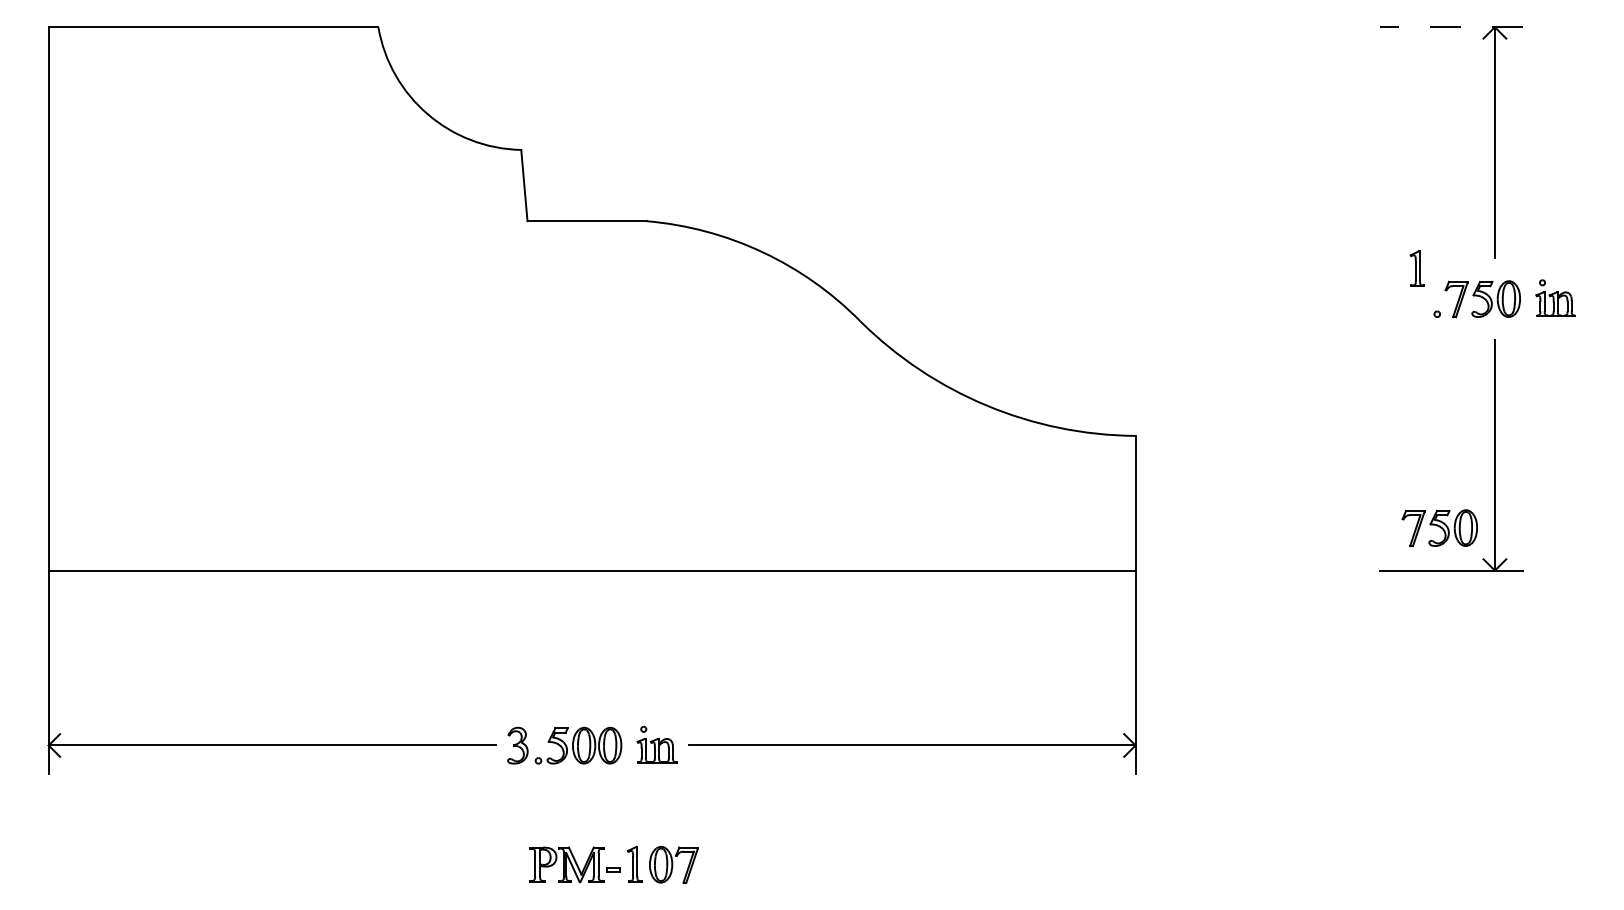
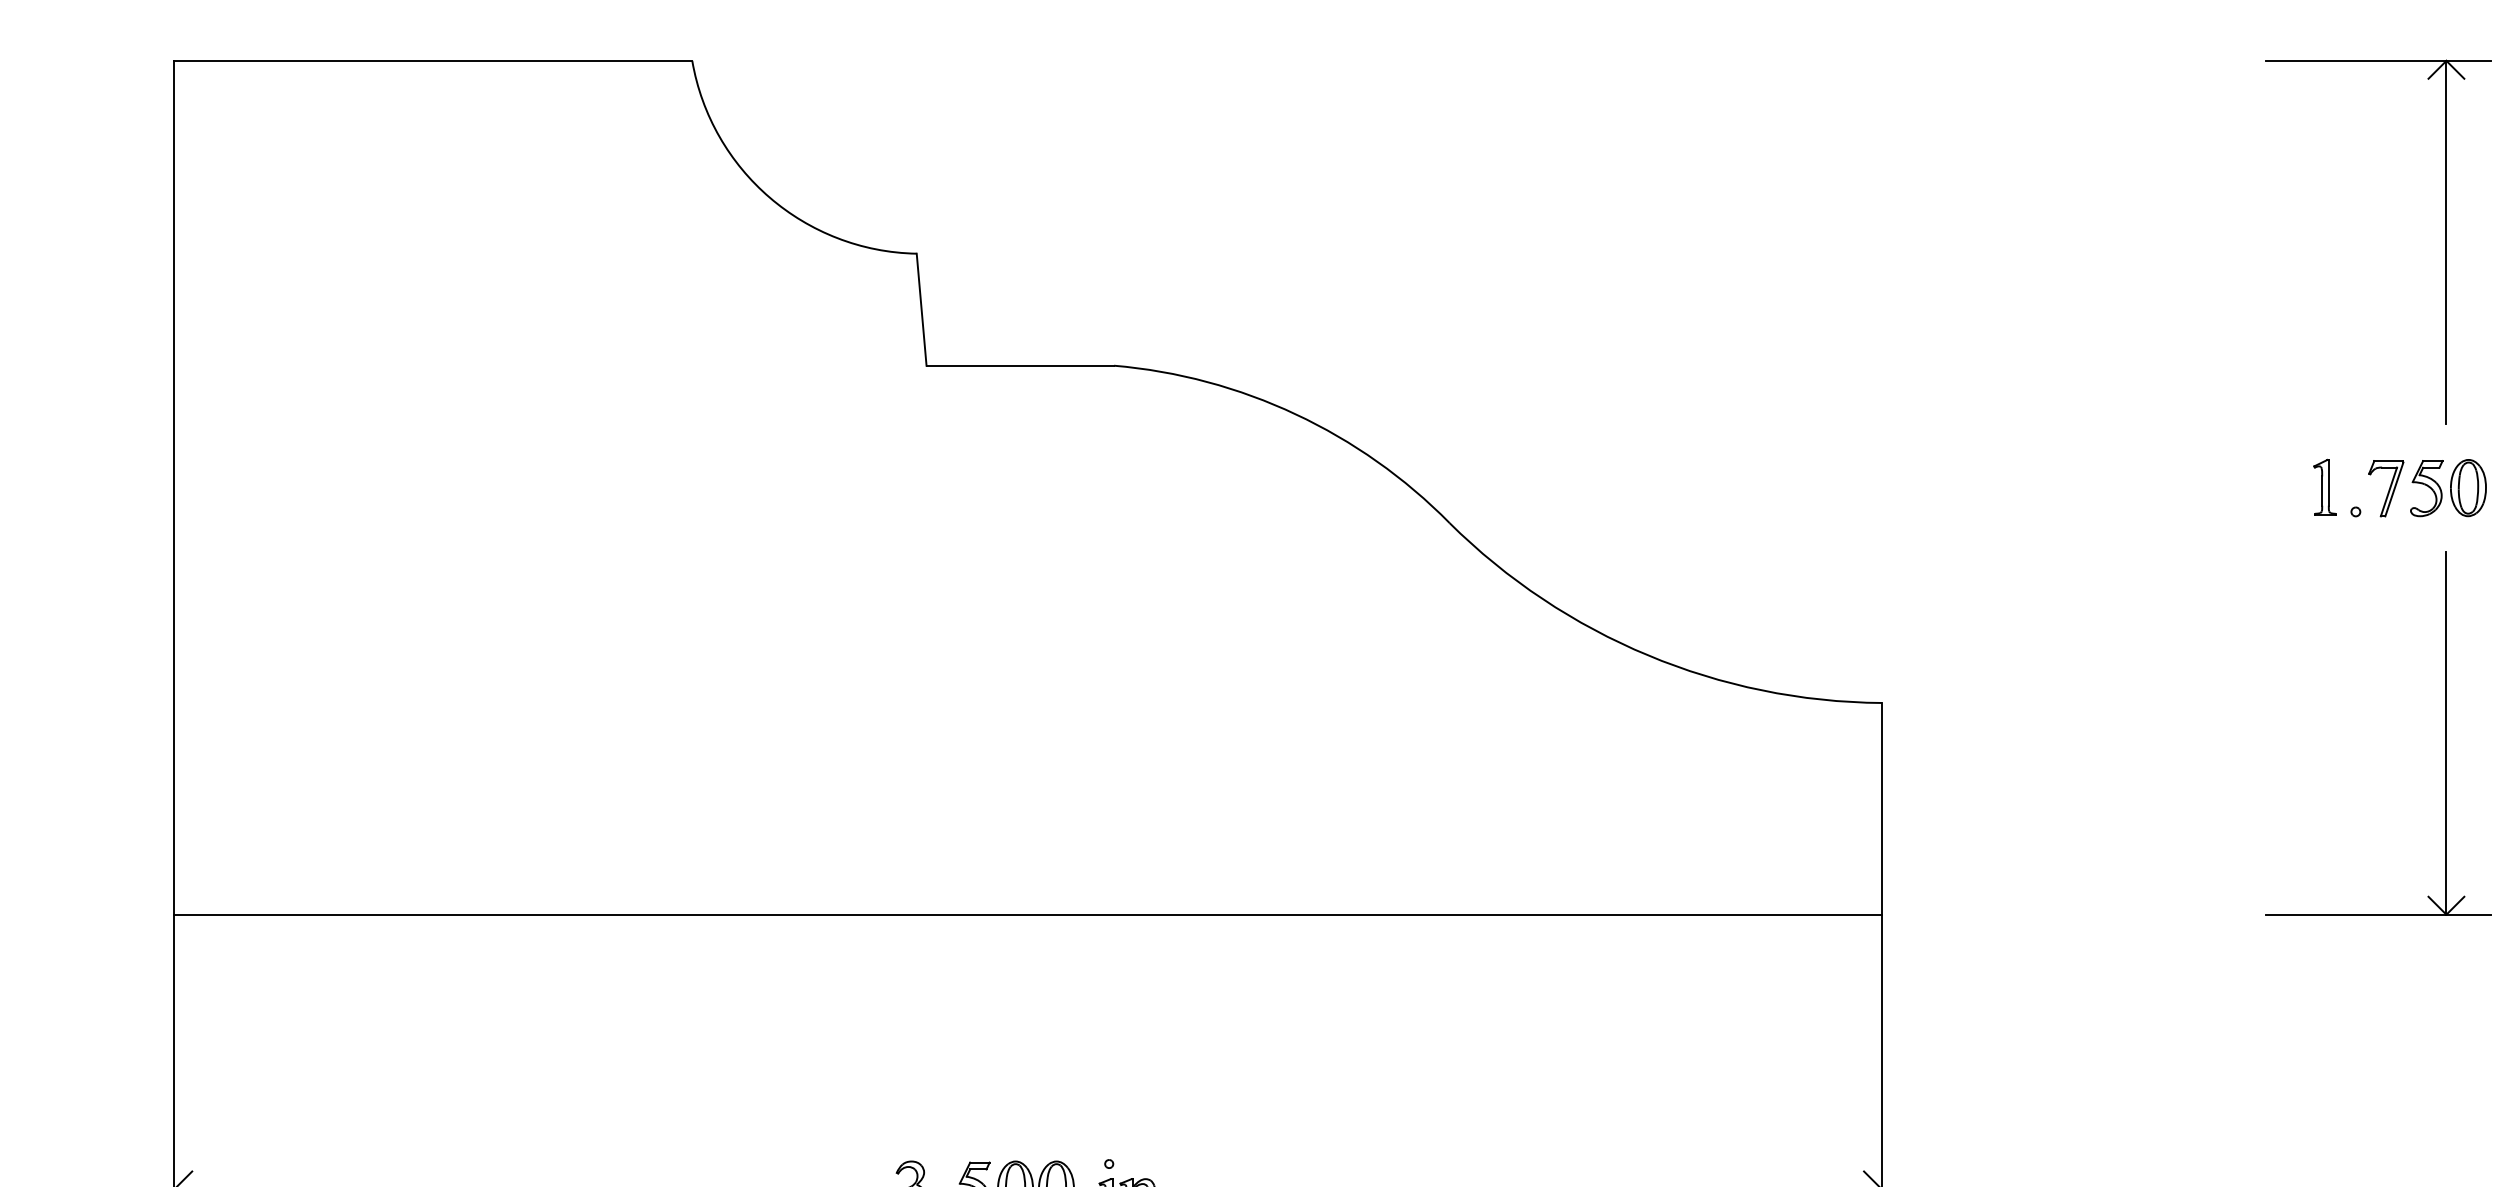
line: (1451, 27) -> (2378, 61), dashed -> solid
part: (1416, 268) -> (2323, 487), moved
part: (1439, 528) -> (2359, 848), removed

